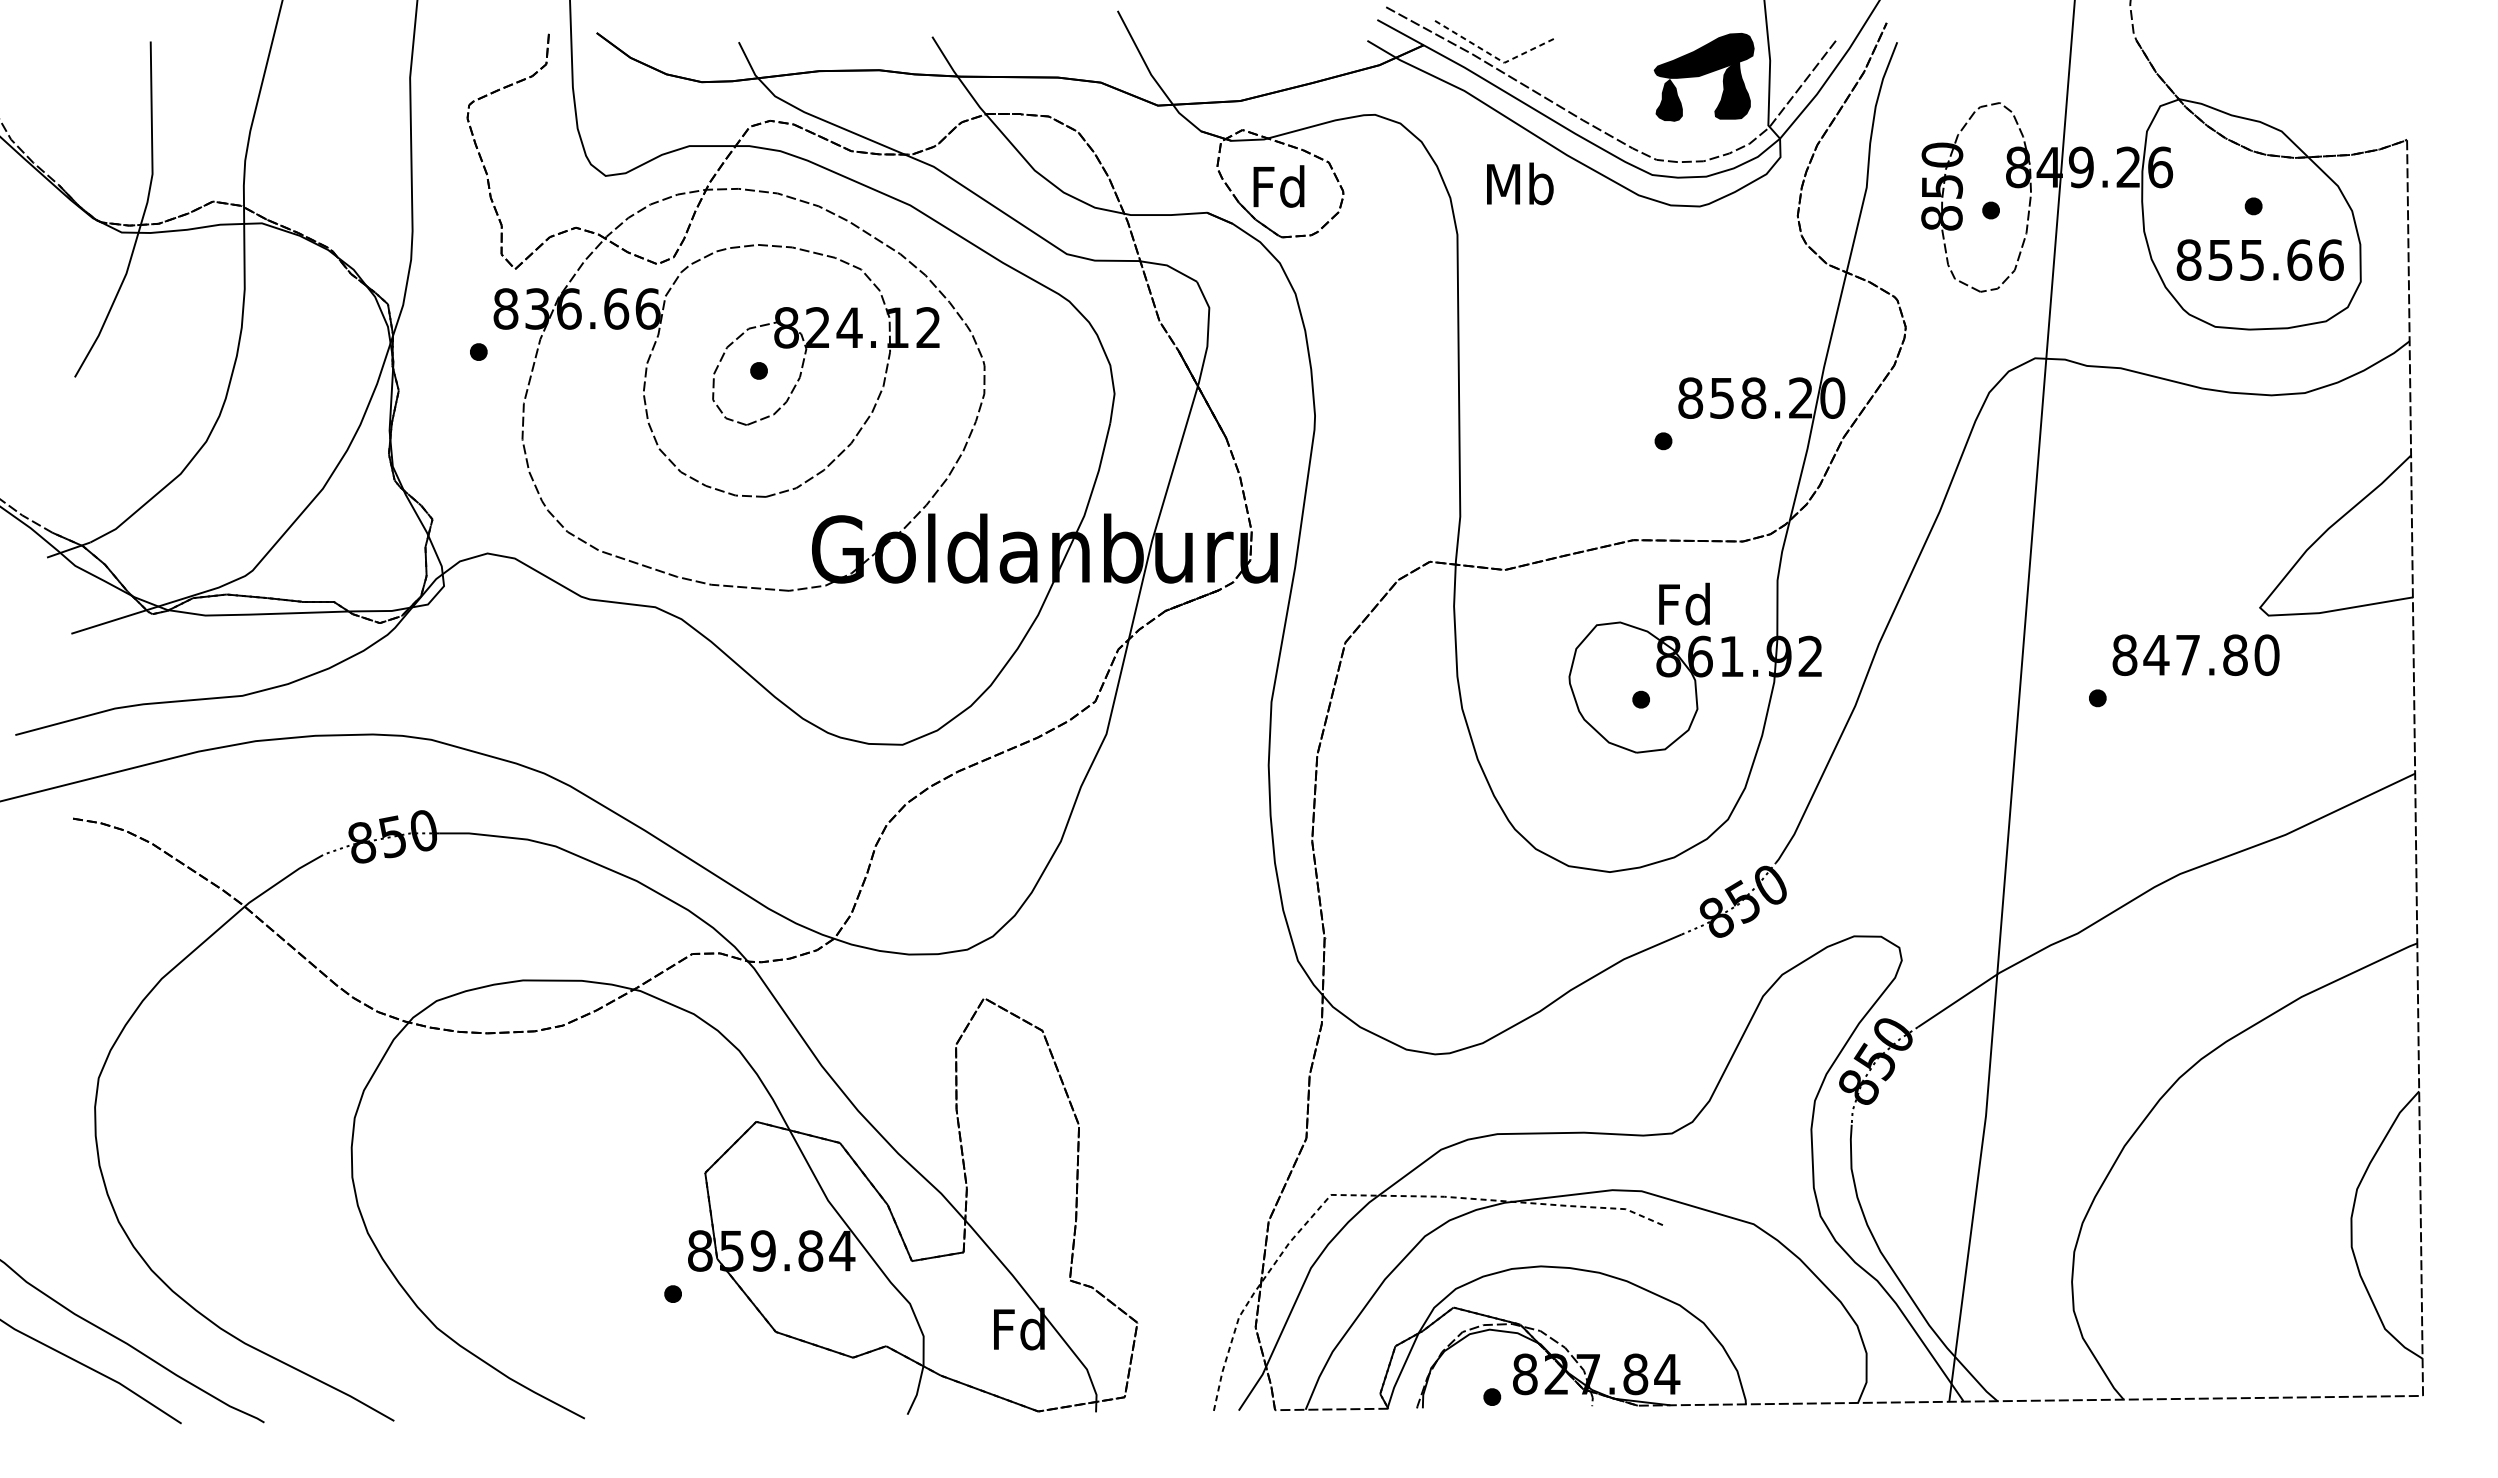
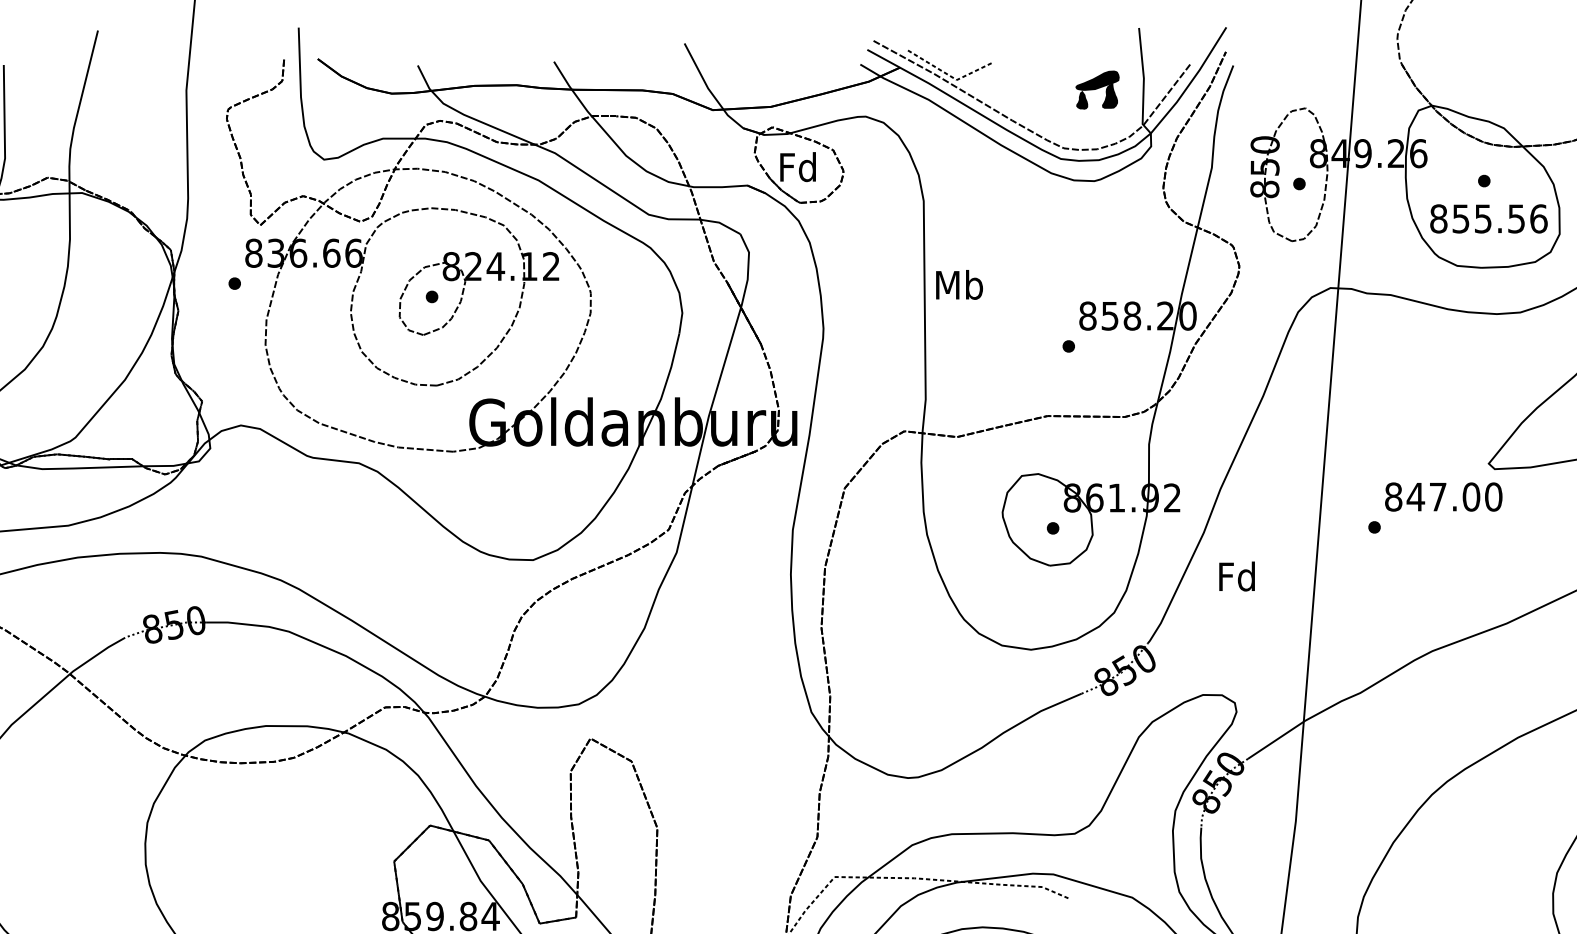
part: (1704, 76) -> (1097, 89), size x0.62
text: (1520, 183) -> (959, 284), moved
text: (2299, 259) -> (1516, 218), 855.66 -> 855.56
text: (1684, 603) -> (1237, 576), moved
text: (2235, 654) -> (1471, 496), 847.80 -> 847.00

